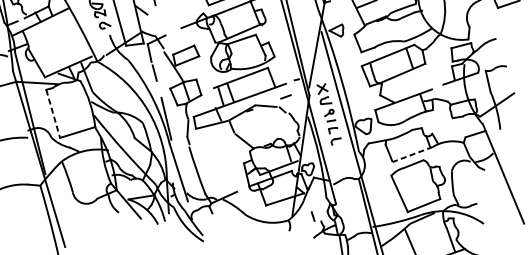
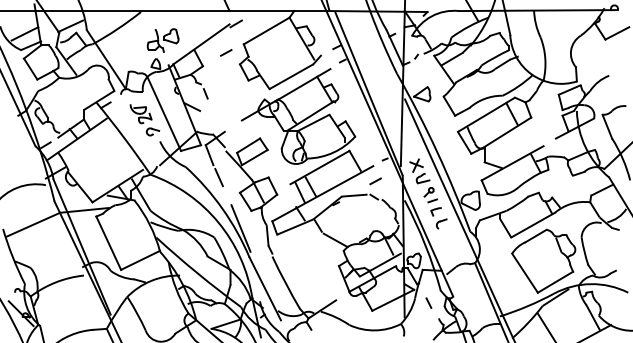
line: (52, 114) -> (108, 243), dashed -> solid
line: (412, 154) -> (532, 225), dashed -> solid
line: (312, 215) -> (428, 302), moved

